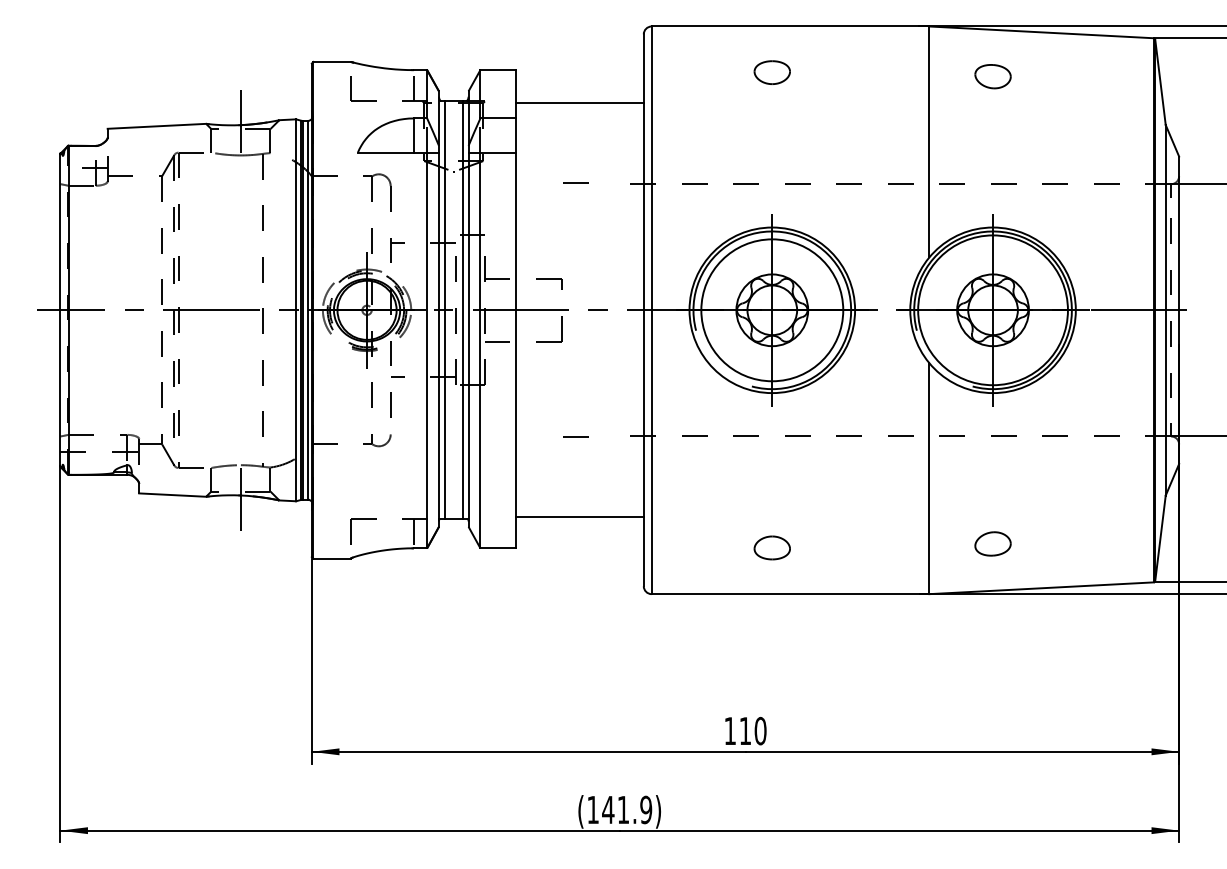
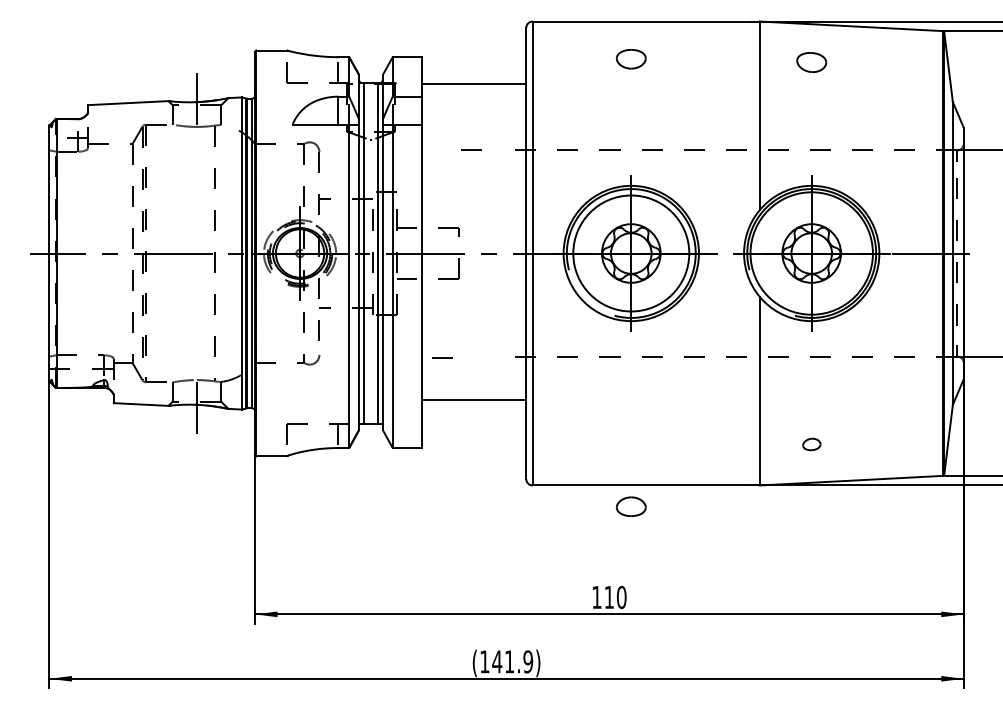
line: (576, 436) -> (442, 357), moved
line: (580, 517) -> (474, 399), moved
part: (992, 544) -> (811, 444), size x0.6
part: (771, 547) -> (630, 506), moved

